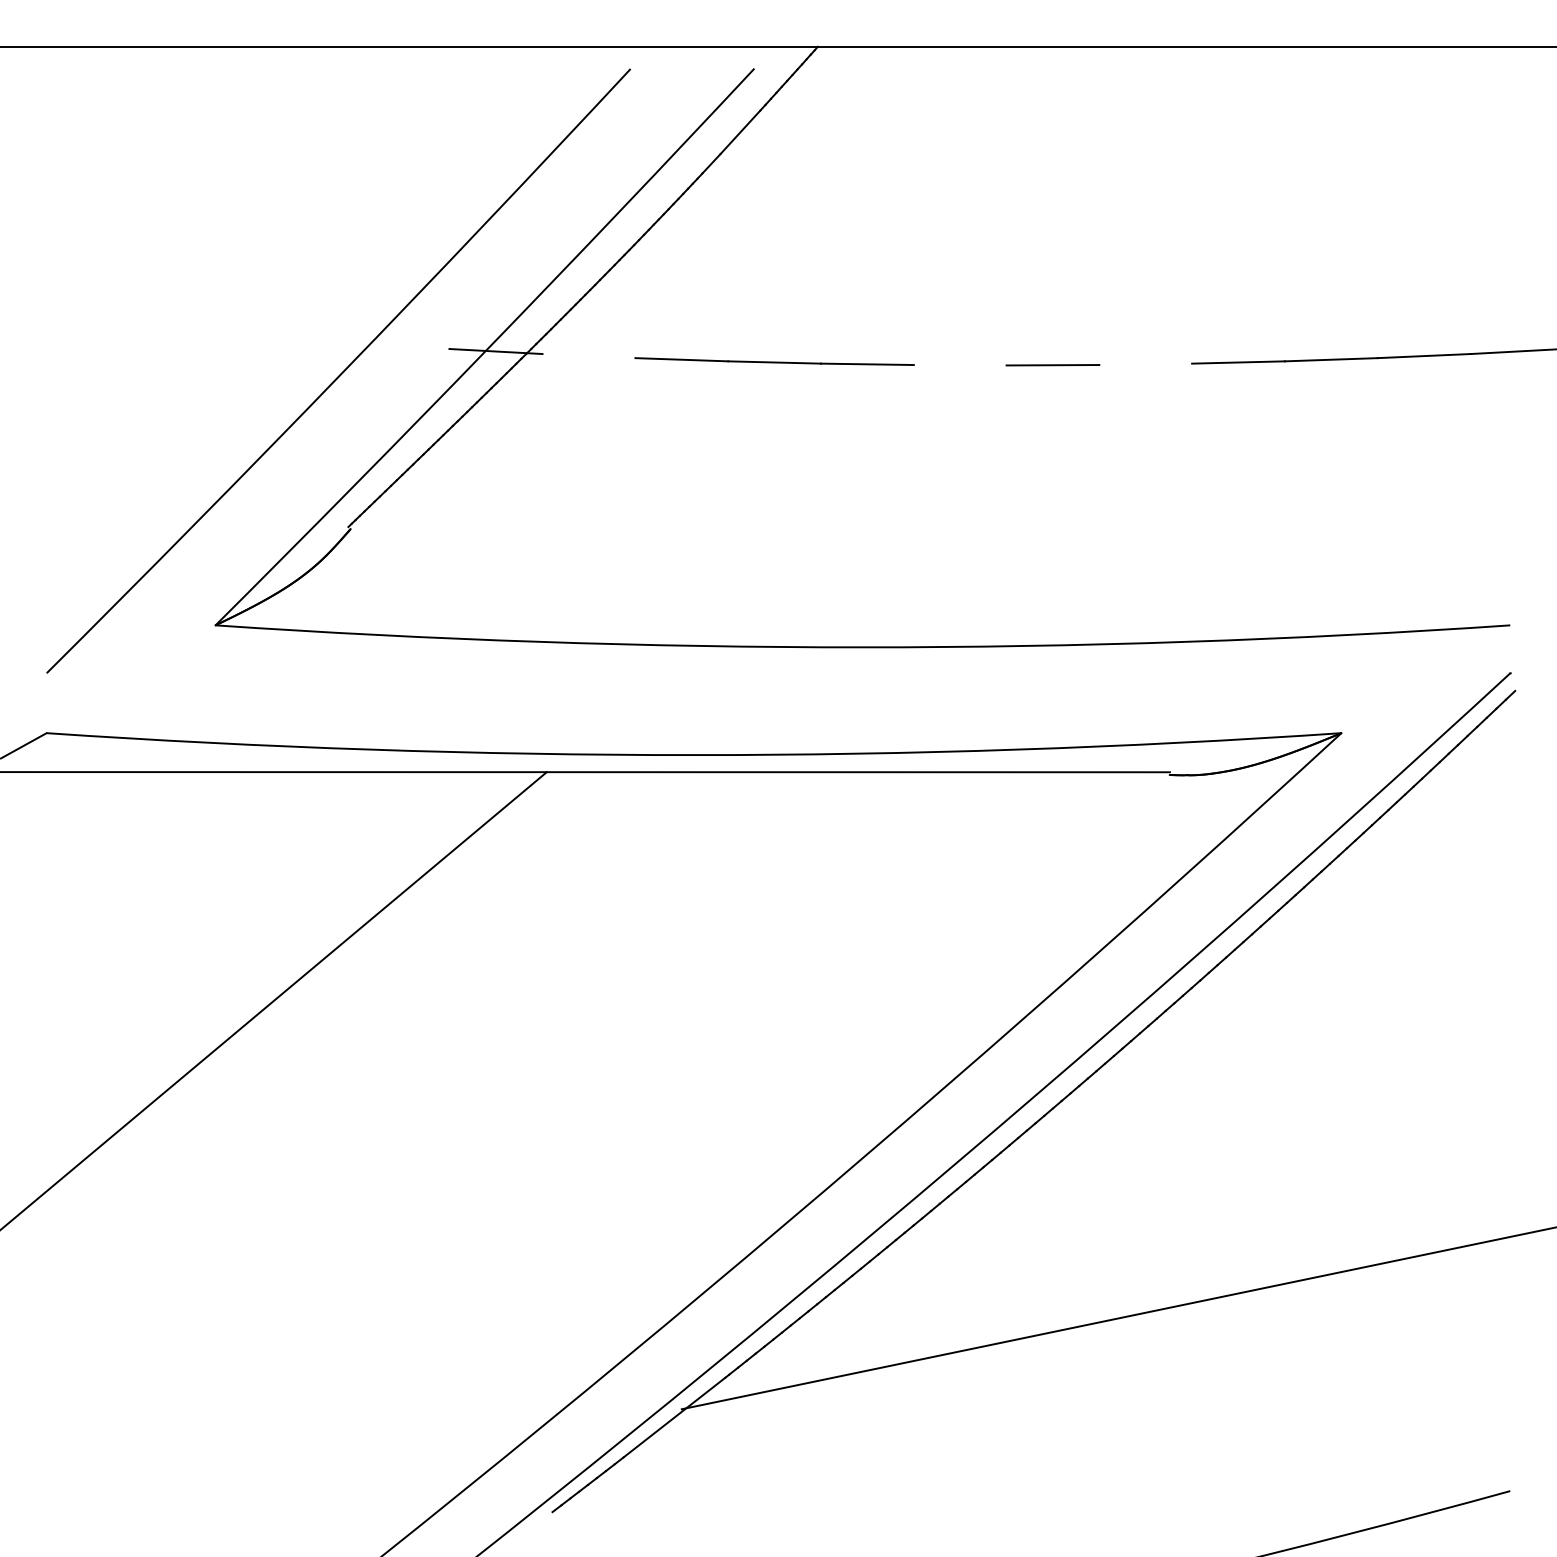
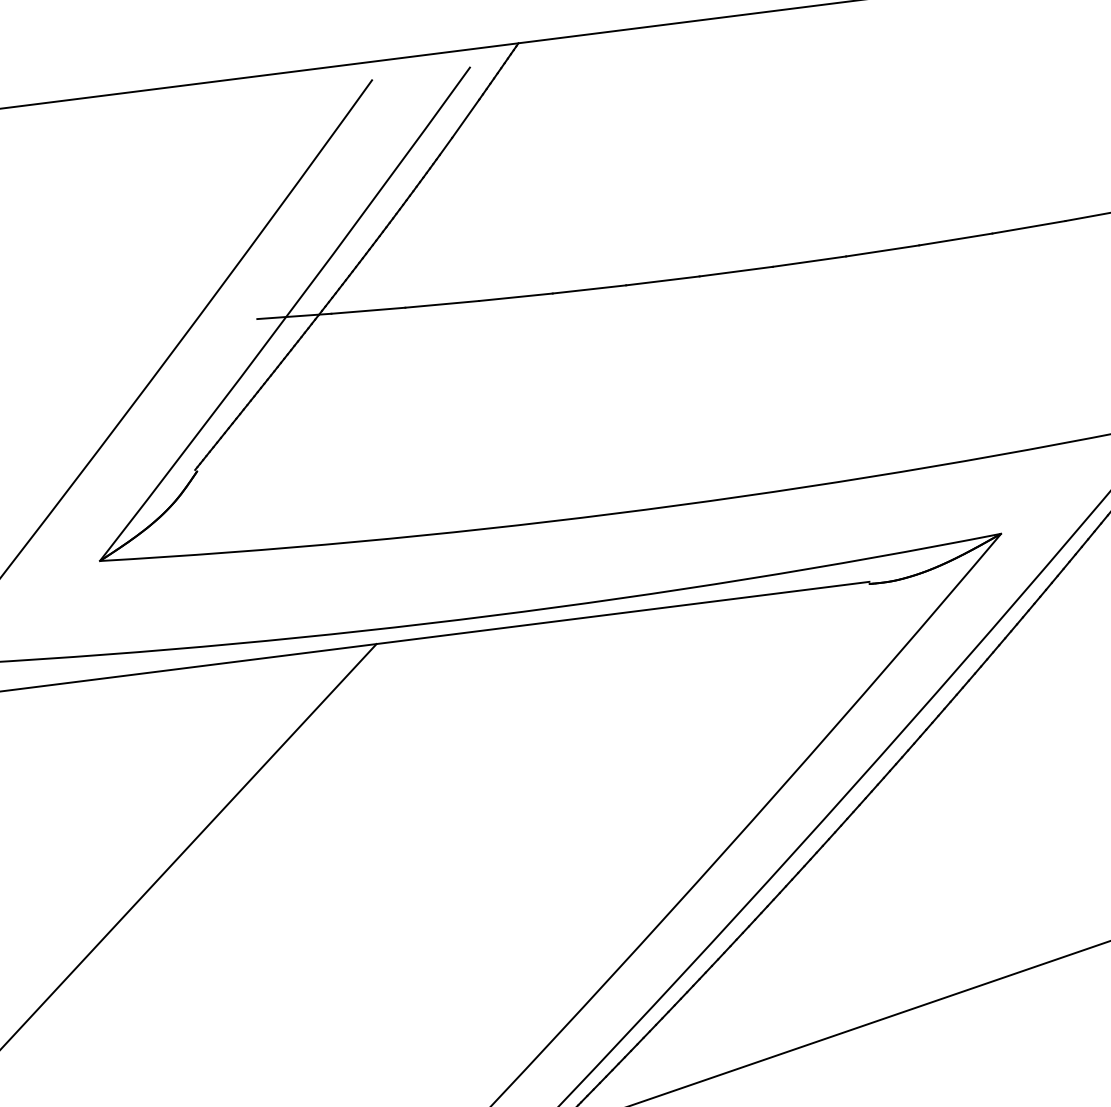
line: (588, 356) -> (368, 311), added
line: (1145, 364) -> (809, 261), added
line: (959, 365) -> (662, 281), added

